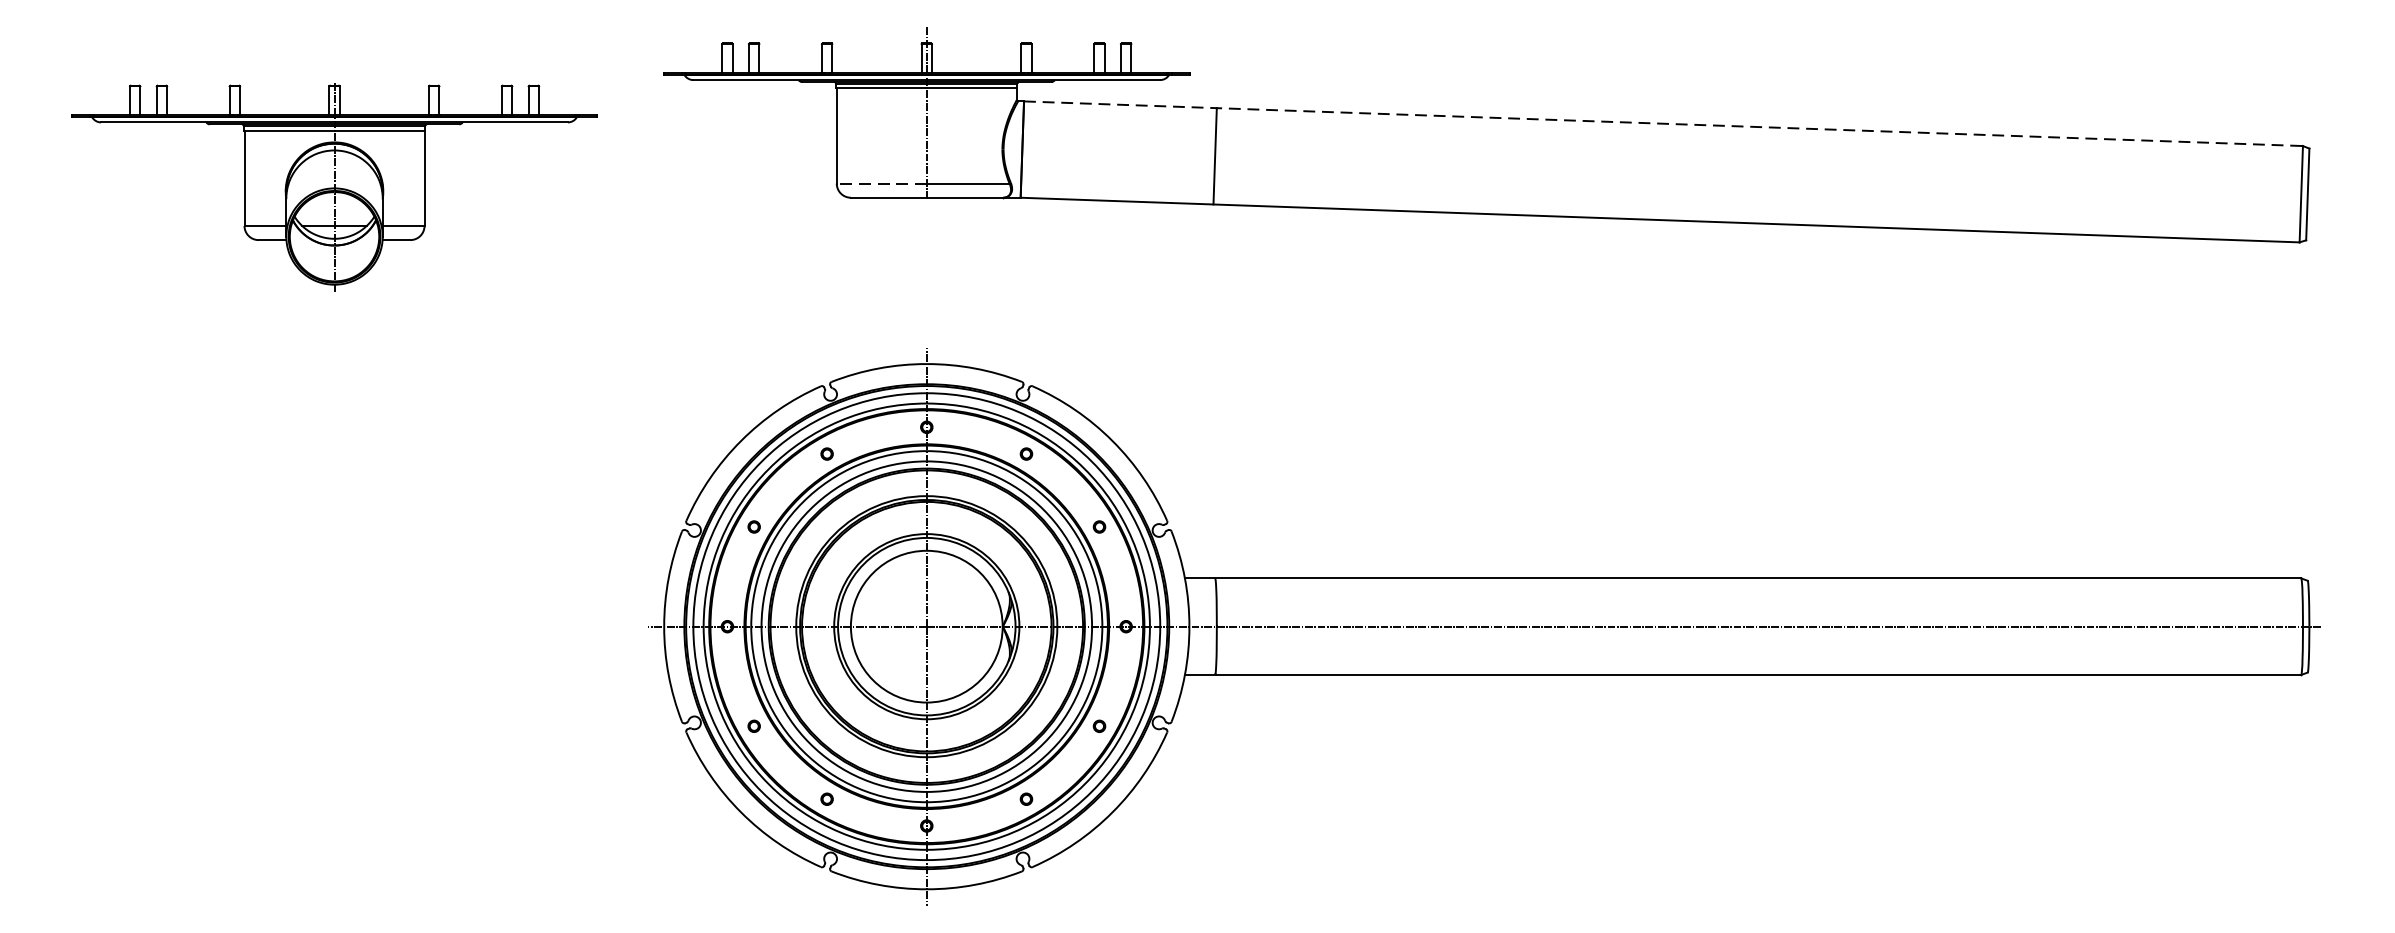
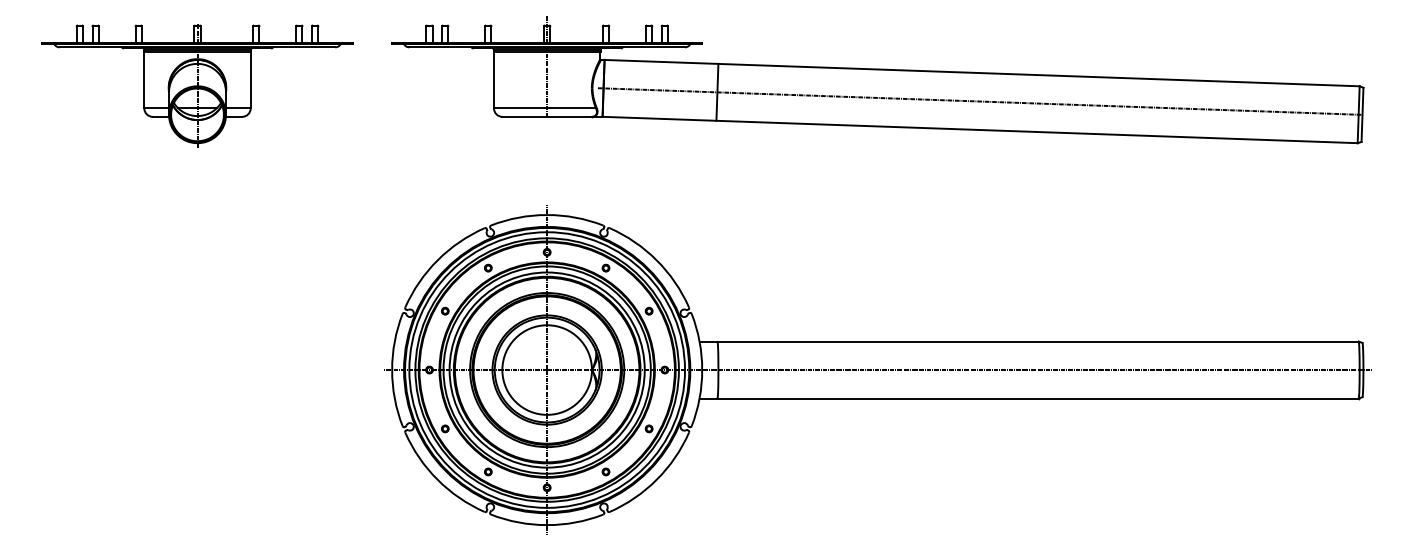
line: (1664, 124) -> (982, 73), dashed -> solid
line: (1660, 171) -> (980, 101), added
line: (881, 183) -> (520, 108), dashed -> solid
part: (334, 187) -> (197, 85), moved

